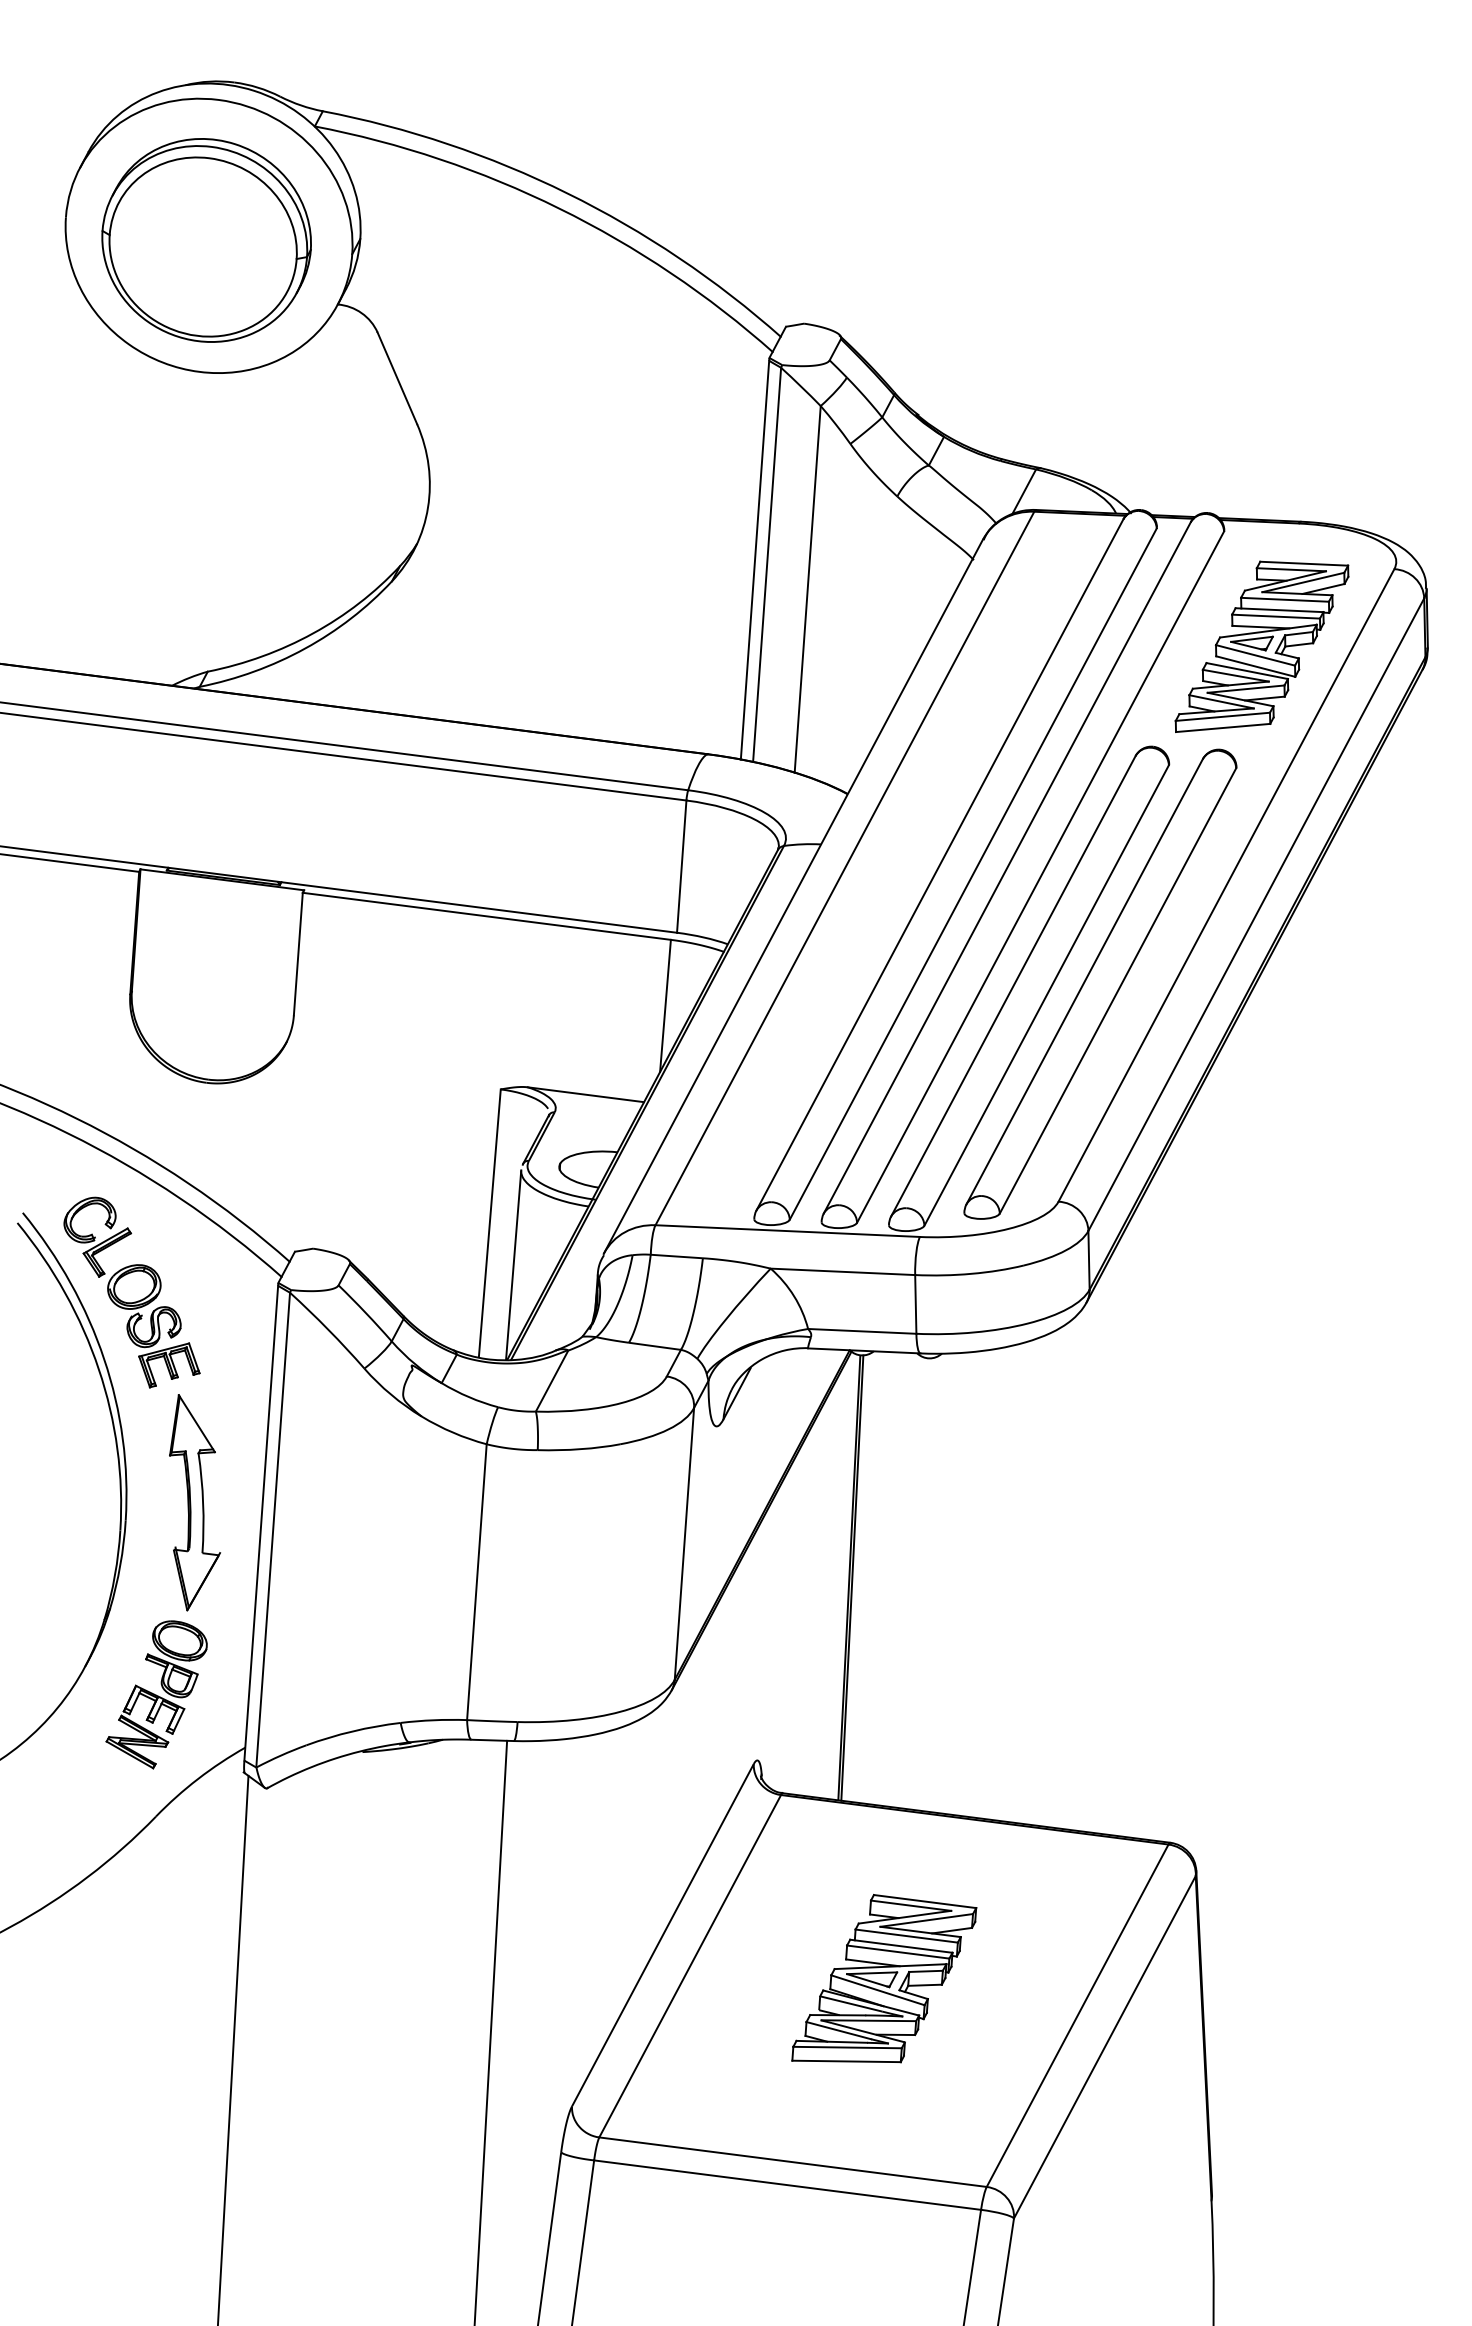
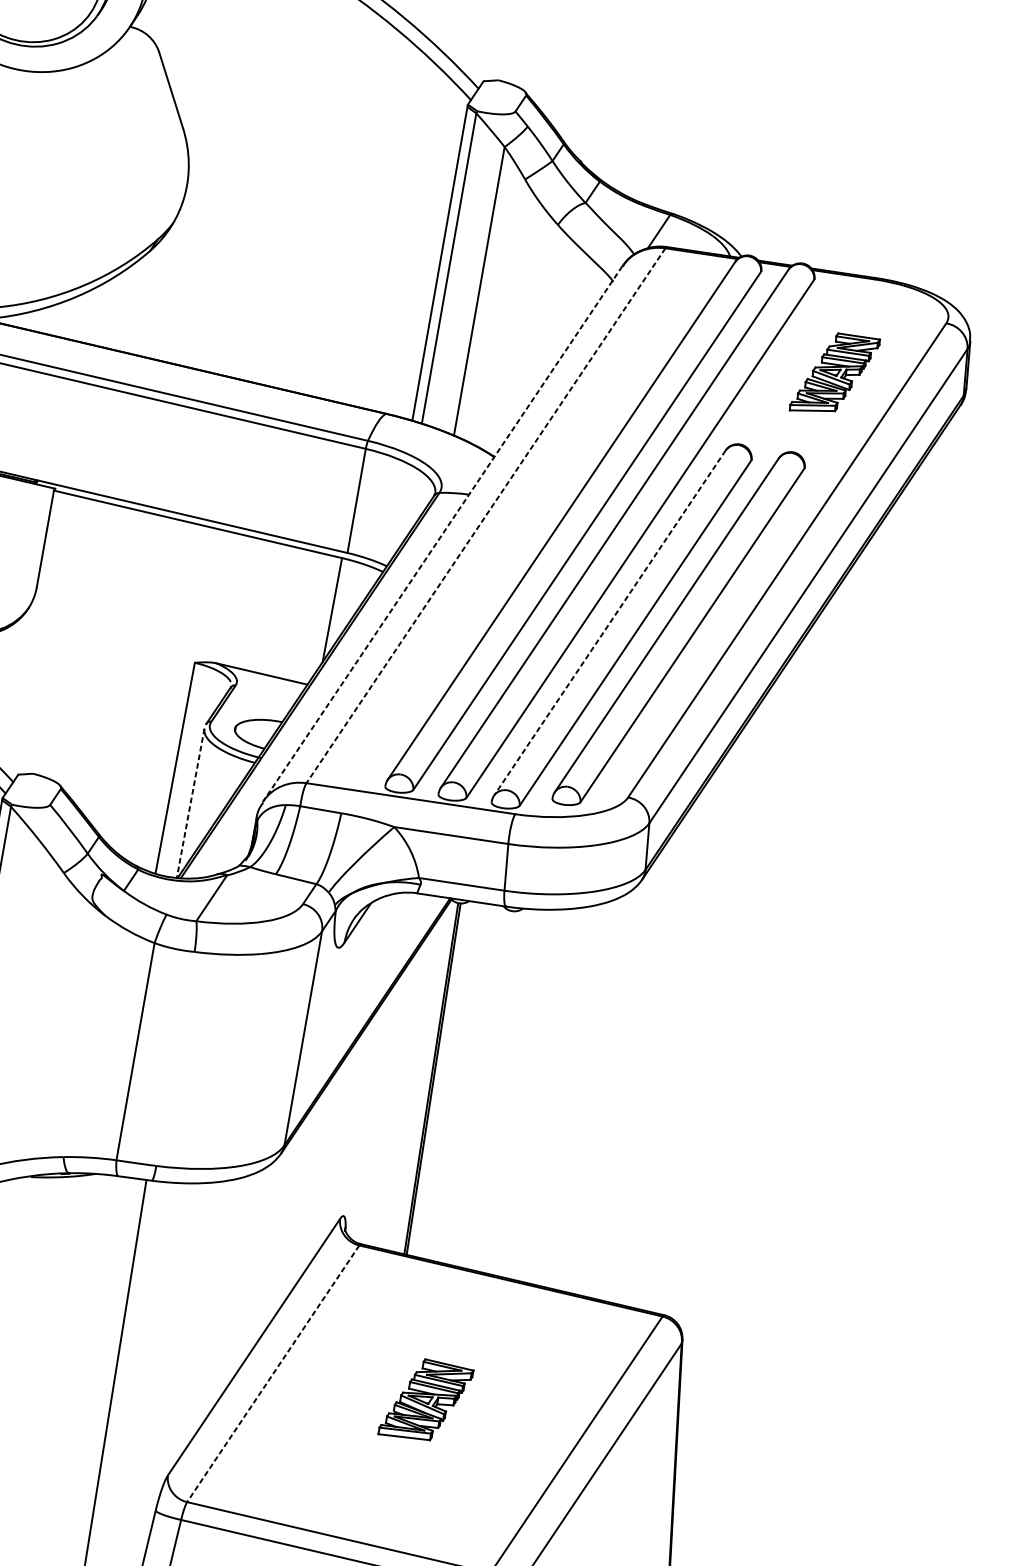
part: (1261, 646) -> (834, 373), size x0.6
line: (844, 868) -> (485, 515), solid -> dashed
line: (793, 896) -> (442, 533), solid -> dashed
line: (1013, 986) -> (609, 623), solid -> dashed
line: (513, 1265) -> (190, 803), solid -> dashed
line: (690, 1966) -> (273, 1374), solid -> dashed
part: (884, 1978) -> (426, 1399), size x0.6

